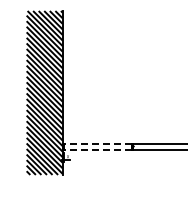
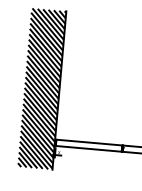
line: (97, 143) -> (88, 142), dashed -> solid
line: (97, 150) -> (88, 149), dashed -> solid

